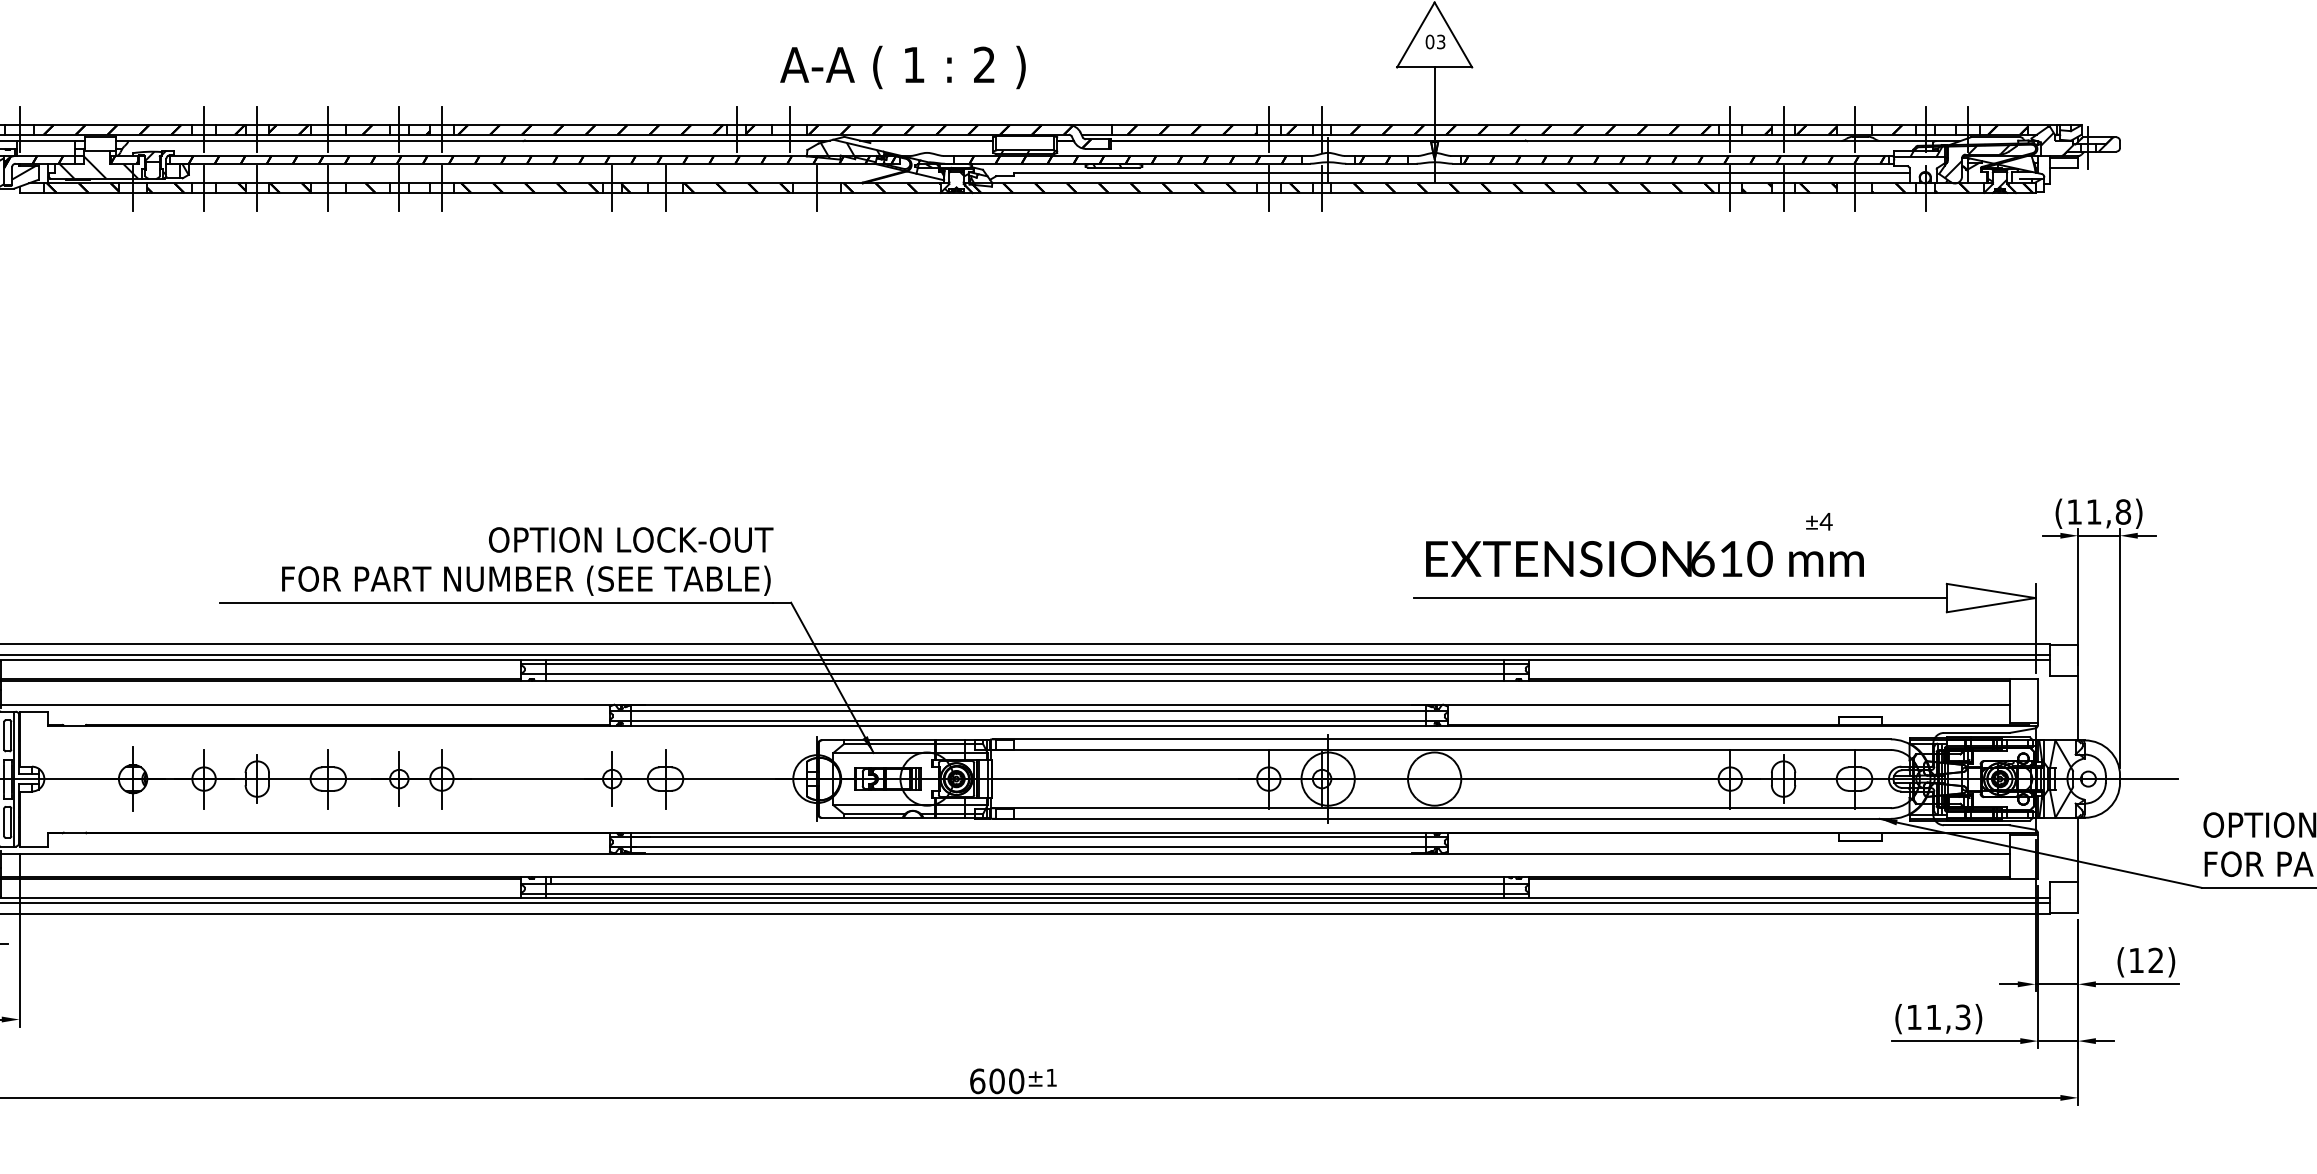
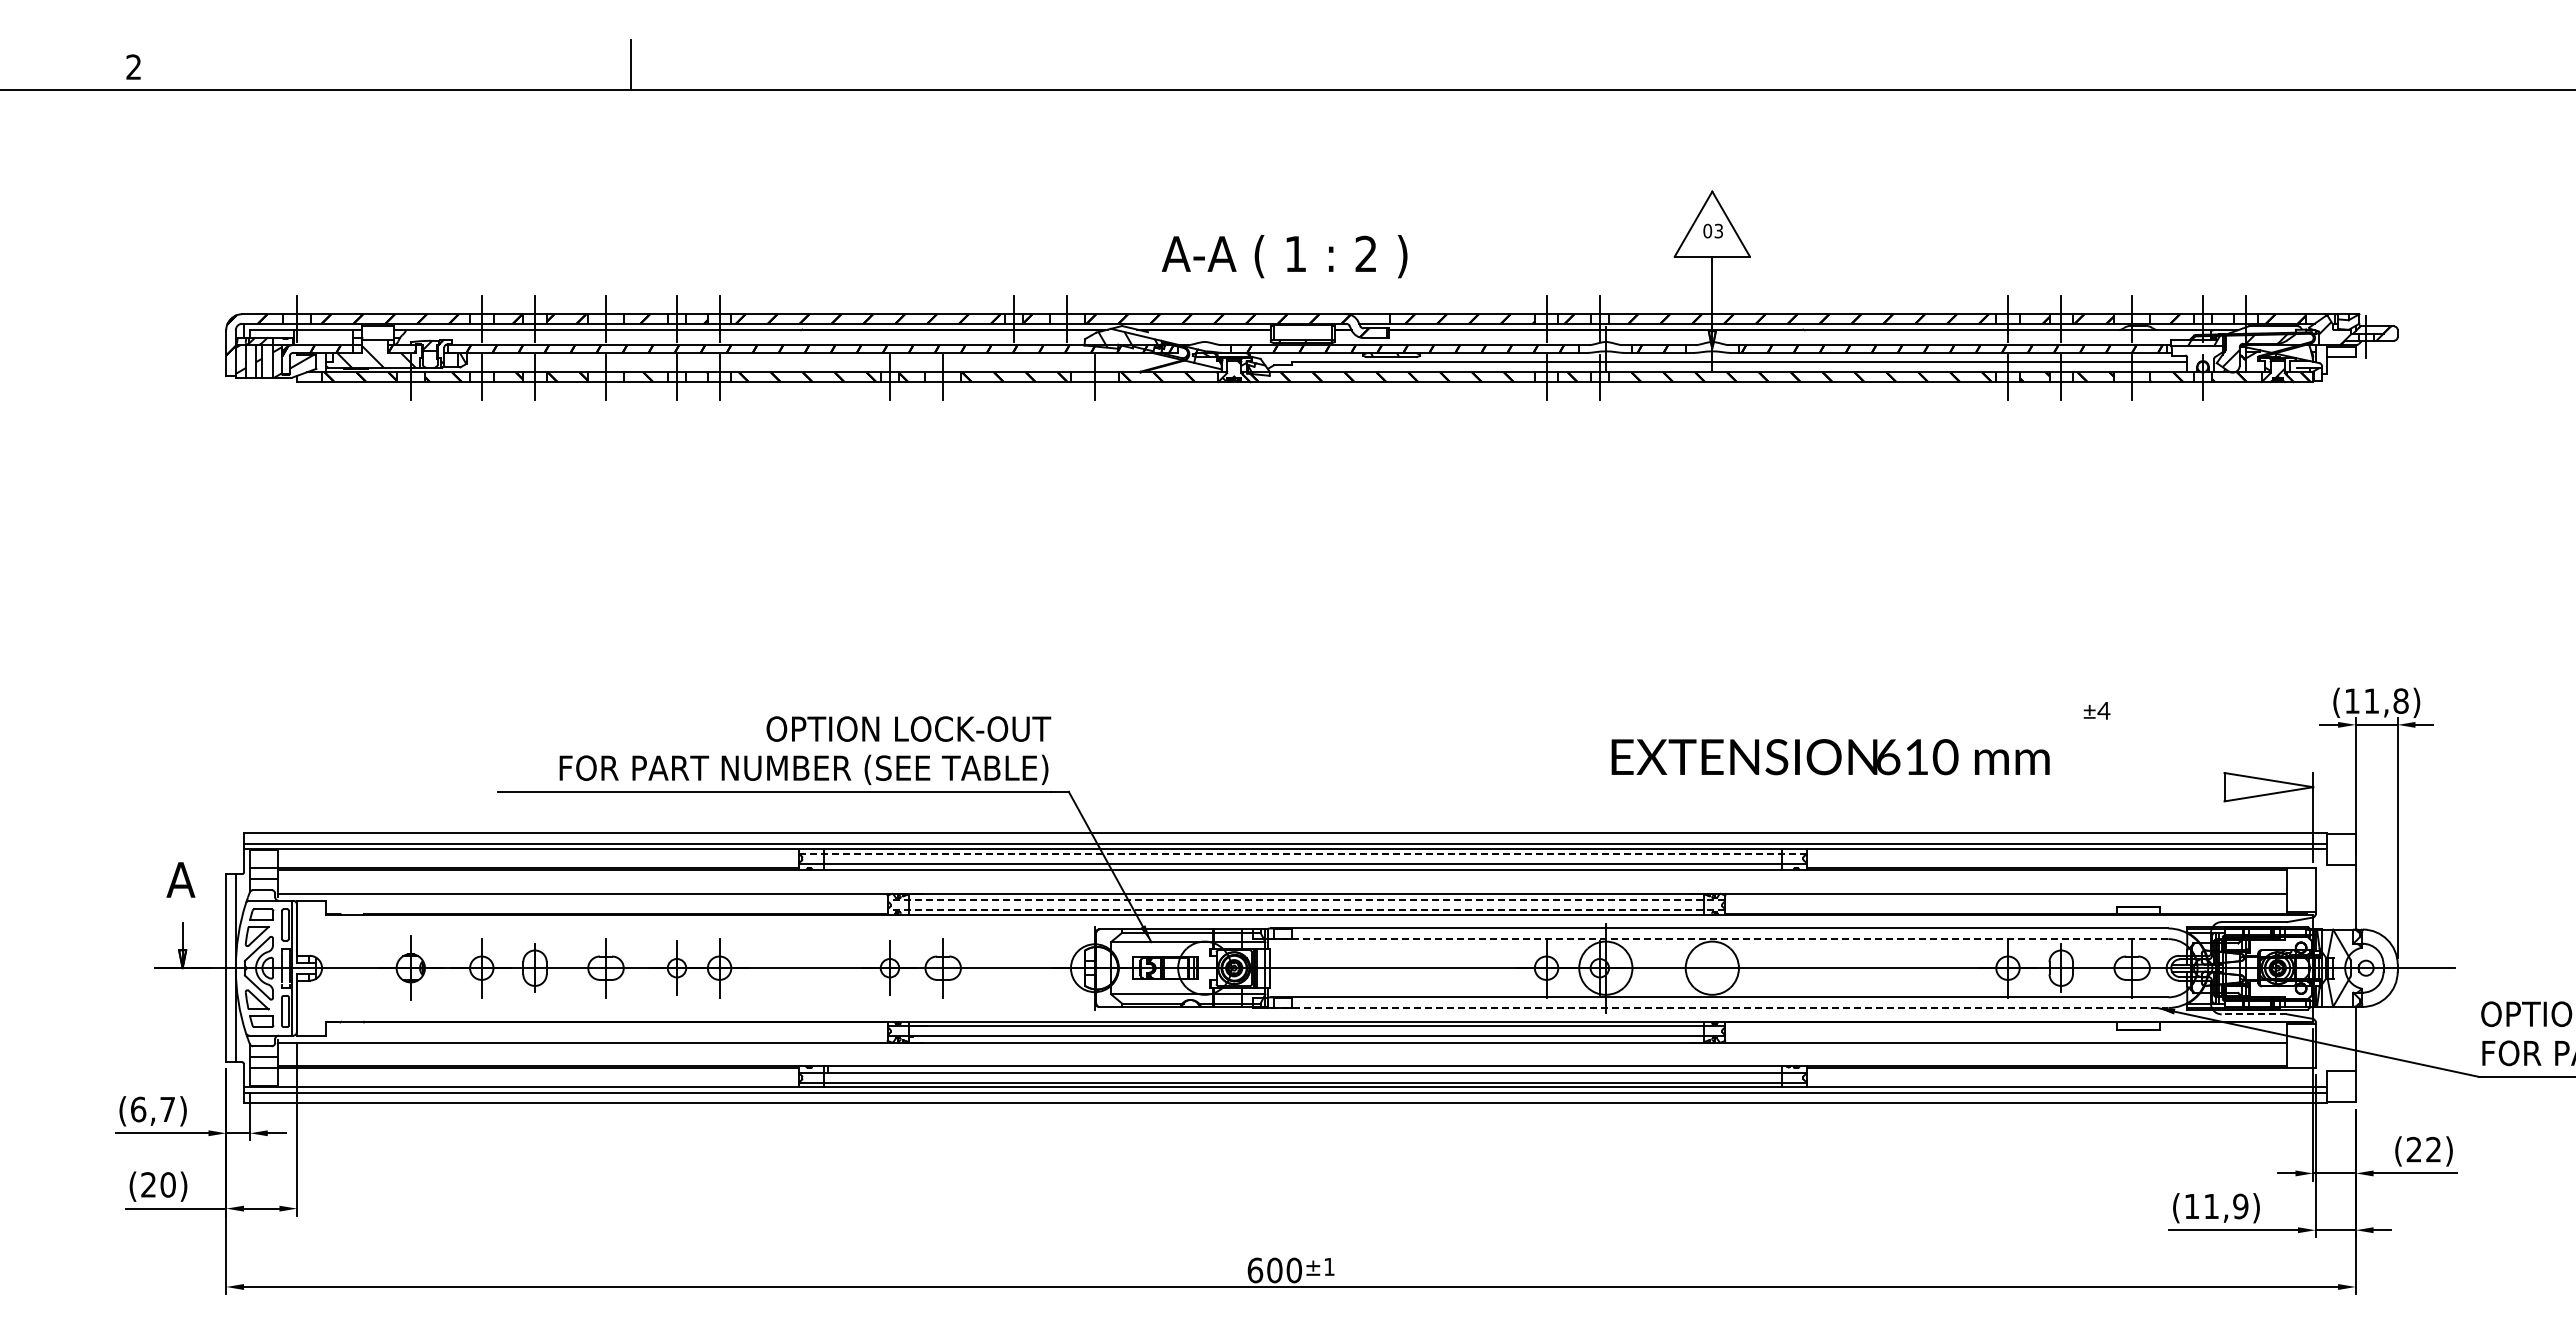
text: (902, 67) -> (1284, 256), moved
text: (1644, 559) -> (1830, 757), moved
line: (1680, 598) -> (1958, 787), removed
line: (1024, 664) -> (1302, 853), solid -> dashed
line: (1028, 711) -> (1306, 900), solid -> dashed
line: (1028, 721) -> (1306, 910), solid -> dashed
line: (1441, 750) -> (1719, 939), solid -> dashed
line: (1441, 818) -> (1719, 1007), solid -> dashed
line: (1976, 825) -> (2254, 1014), solid -> dashed
text: (2135, 960) -> (2413, 1149), (12) -> (22)
text: (1962, 1017) -> (2240, 1206), (11,3) -> (11,9)

